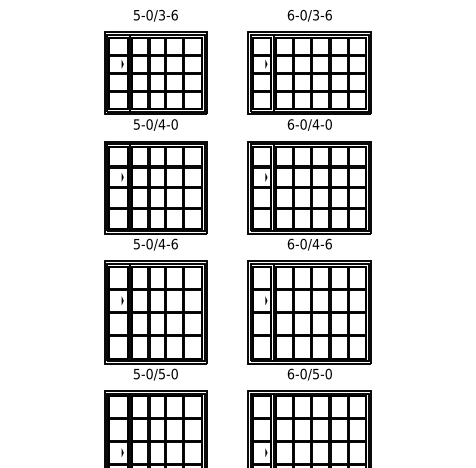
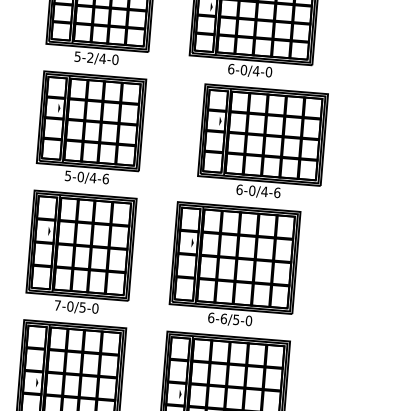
text: (149, 124) -> (90, 57), 5-0/4-0 -> 5-2/4-0
part: (309, 195) -> (262, 142), moved
text: (303, 373) -> (223, 318), 6-0/5-0 -> 6-6/5-0
text: (136, 374) -> (57, 305), 5-0/5-0 -> 7-0/5-0

